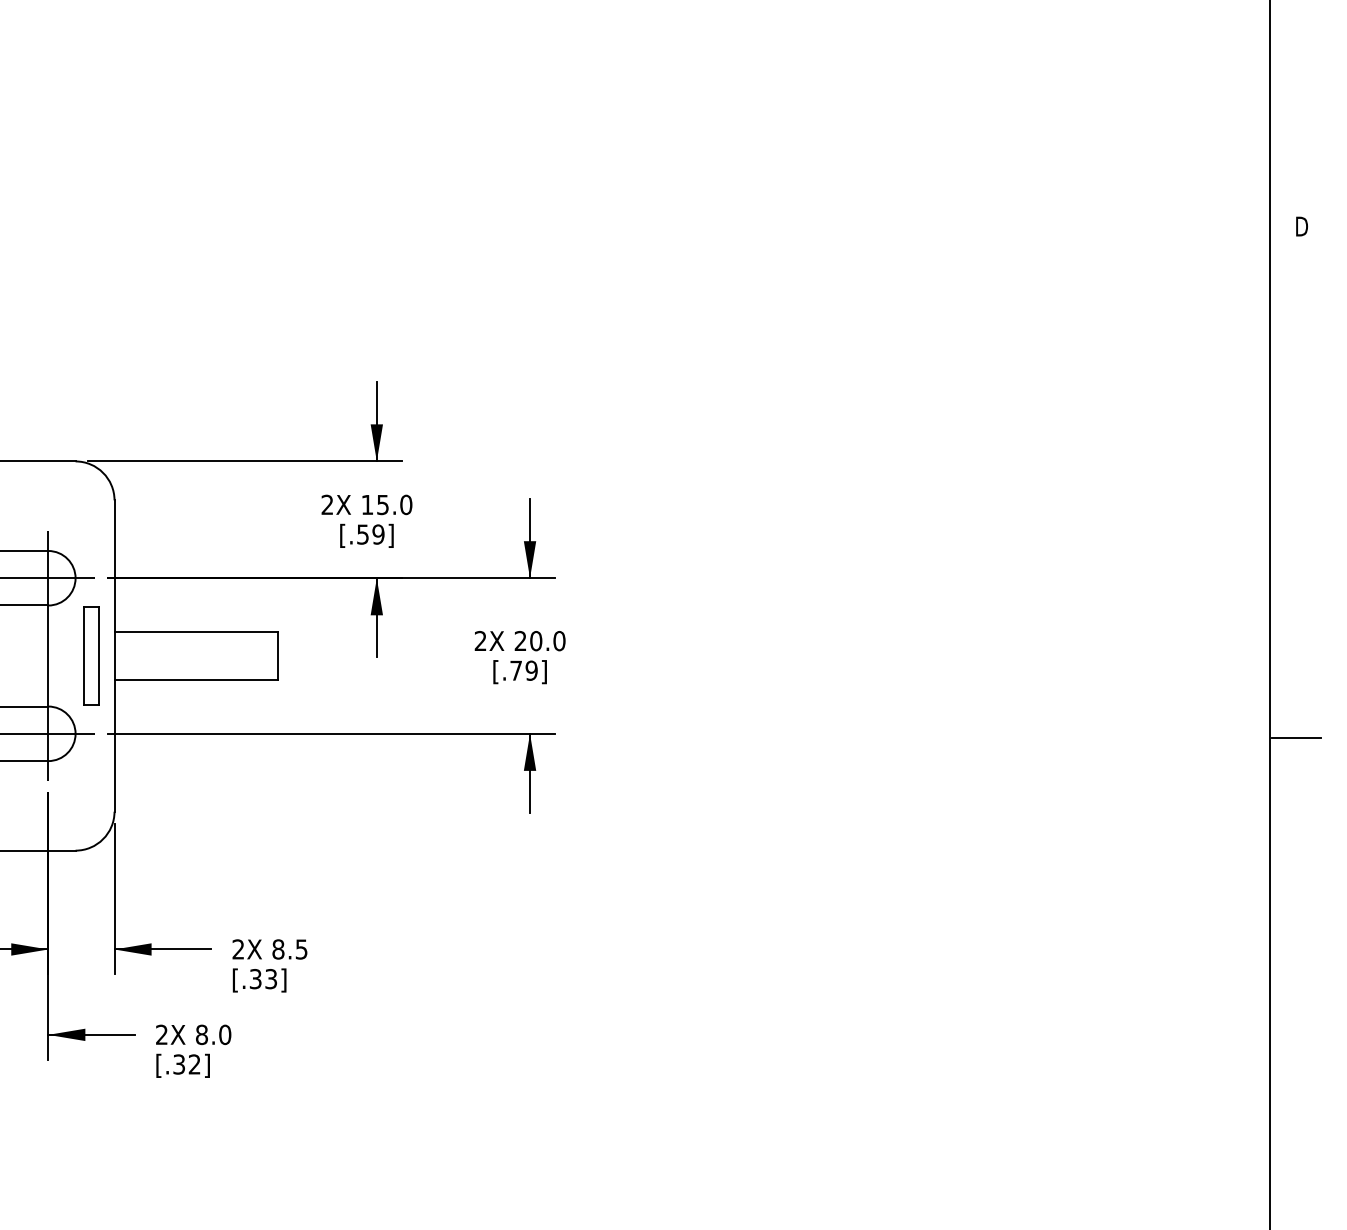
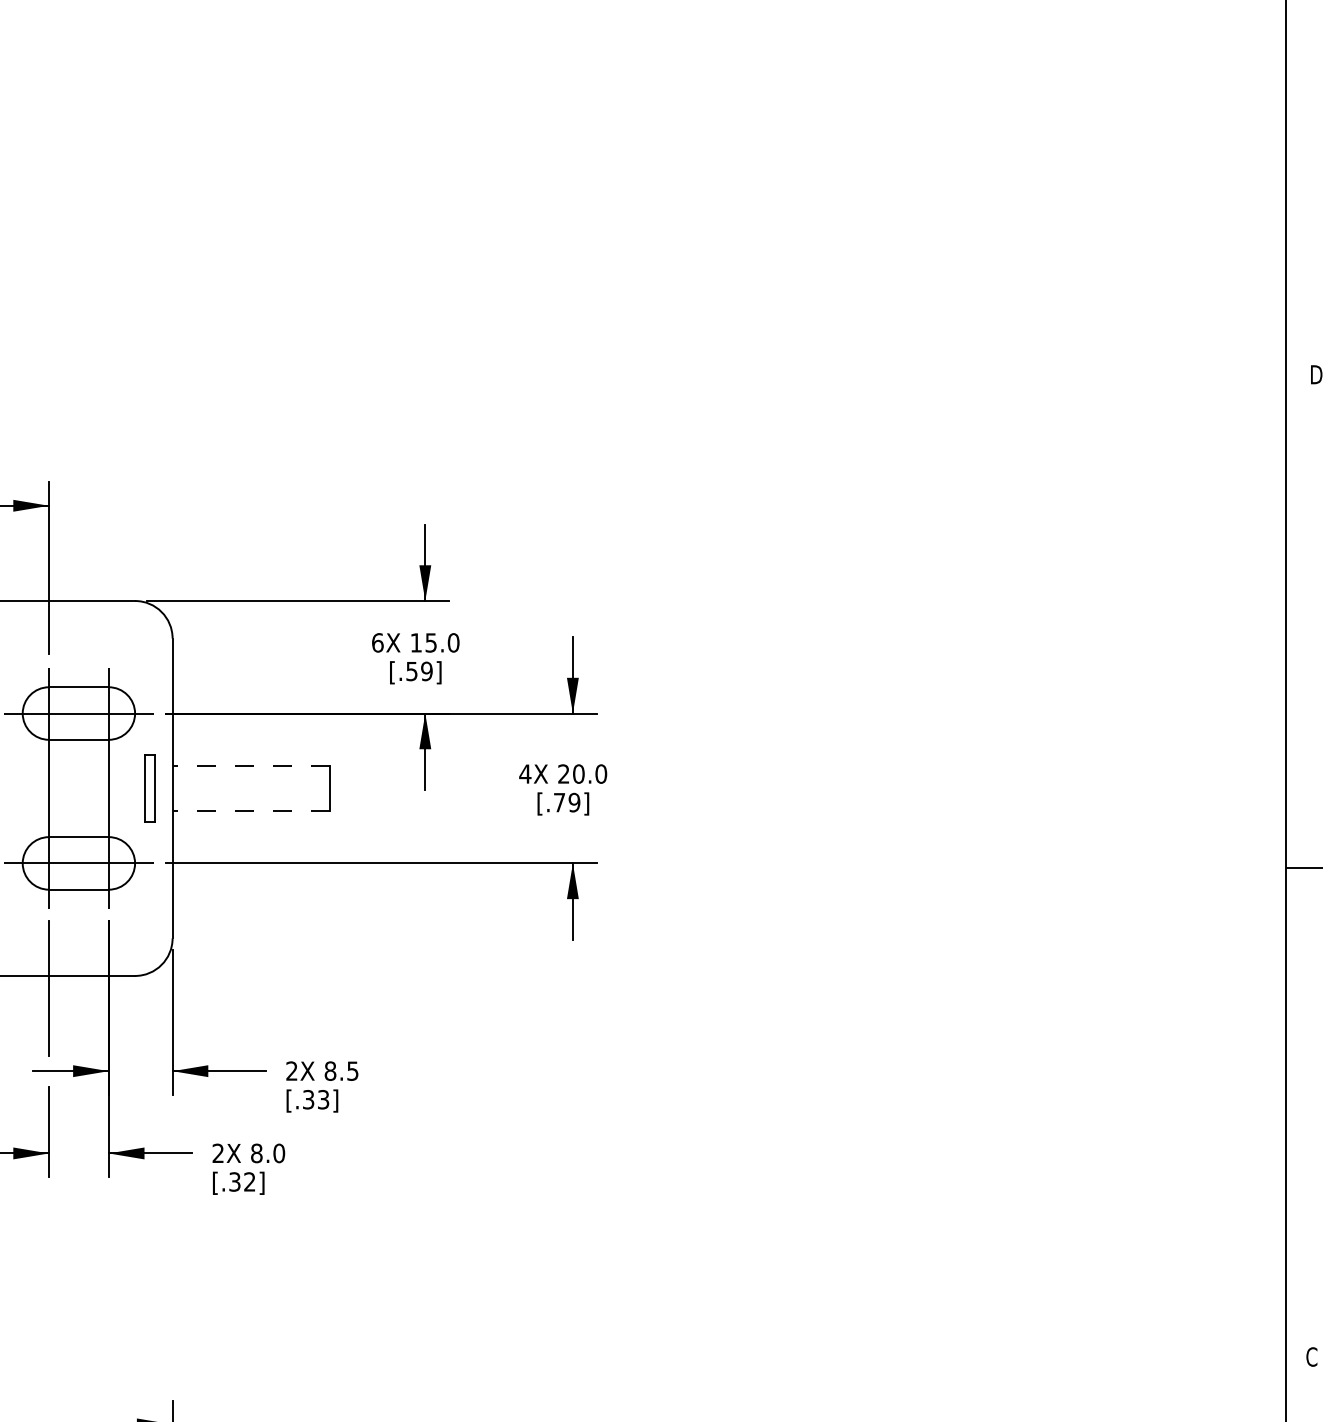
text: (327, 504) -> (377, 642), 2X -> 6X
line: (196, 632) -> (251, 765), solid -> dashed
text: (480, 640) -> (525, 773), 2X -> 4X
part: (91, 656) -> (150, 788), size x0.7
line: (196, 679) -> (251, 811), solid -> dashed

